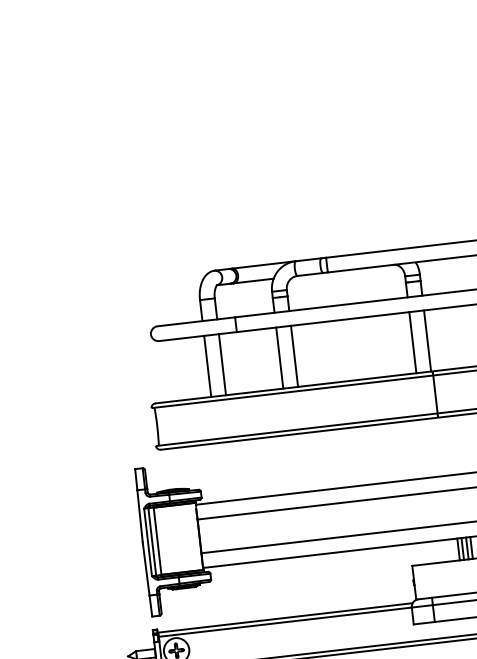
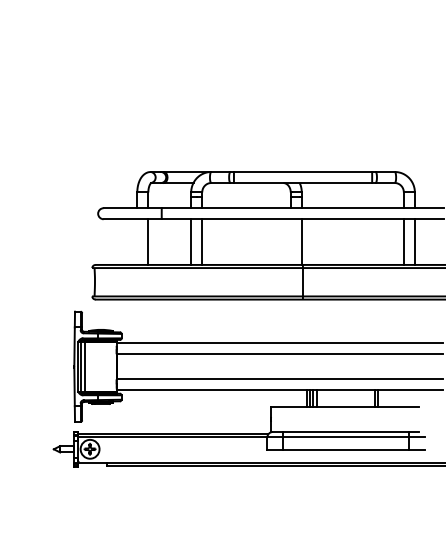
line: (412, 341) -> (290, 241), removed
line: (207, 365) -> (137, 241), removed

